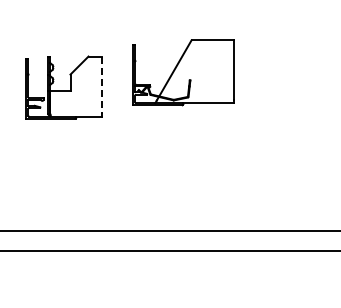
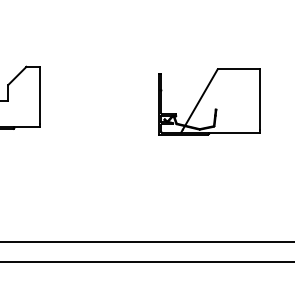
part: (183, 72) -> (209, 101), moved
line: (102, 85) -> (40, 95), dashed -> solid

